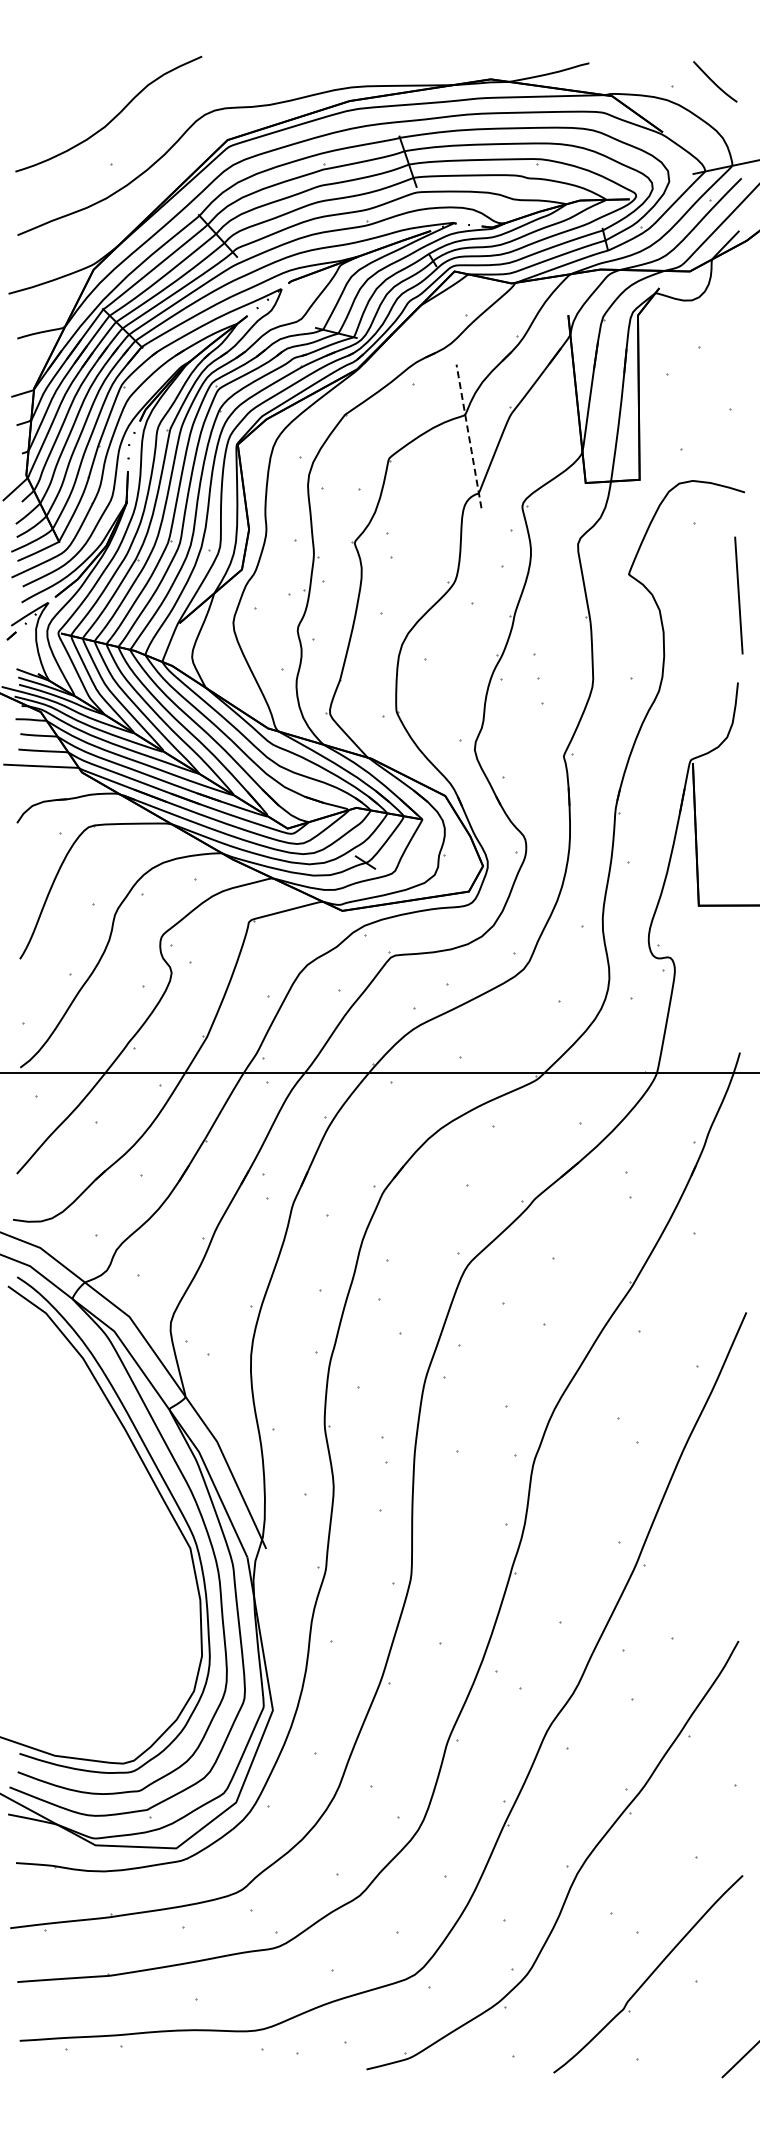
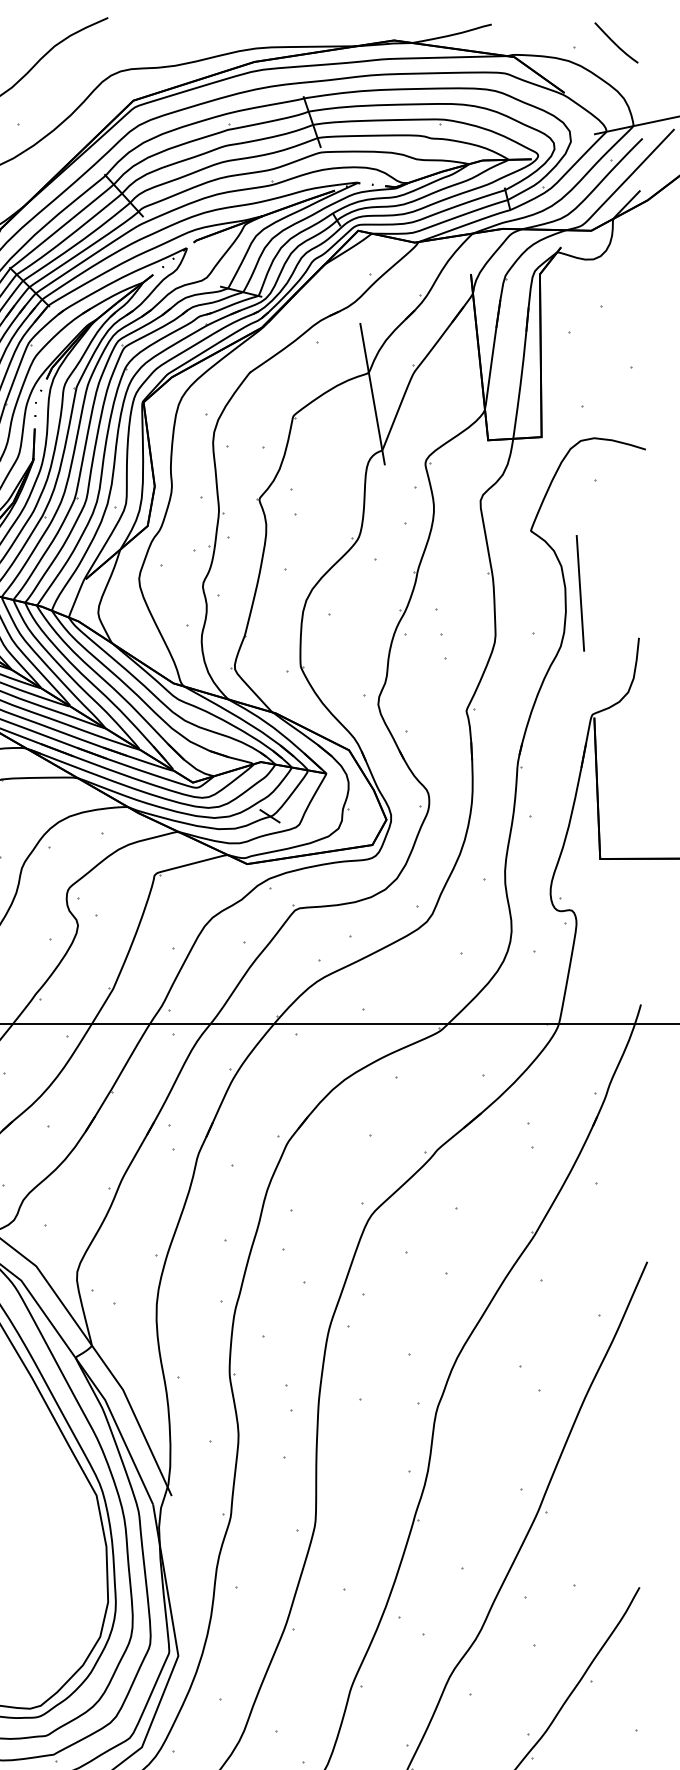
line: (469, 436) -> (373, 394), dashed -> solid
line: (738, 595) -> (580, 593), moved

